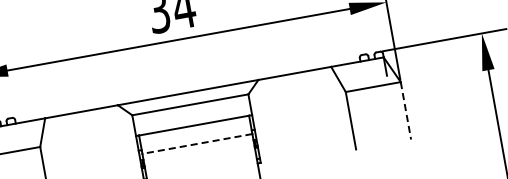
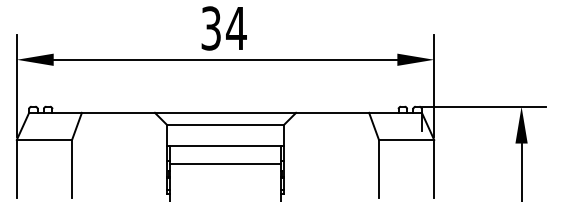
line: (406, 110) -> (434, 168), dashed -> solid
line: (197, 144) -> (225, 164), dashed -> solid

